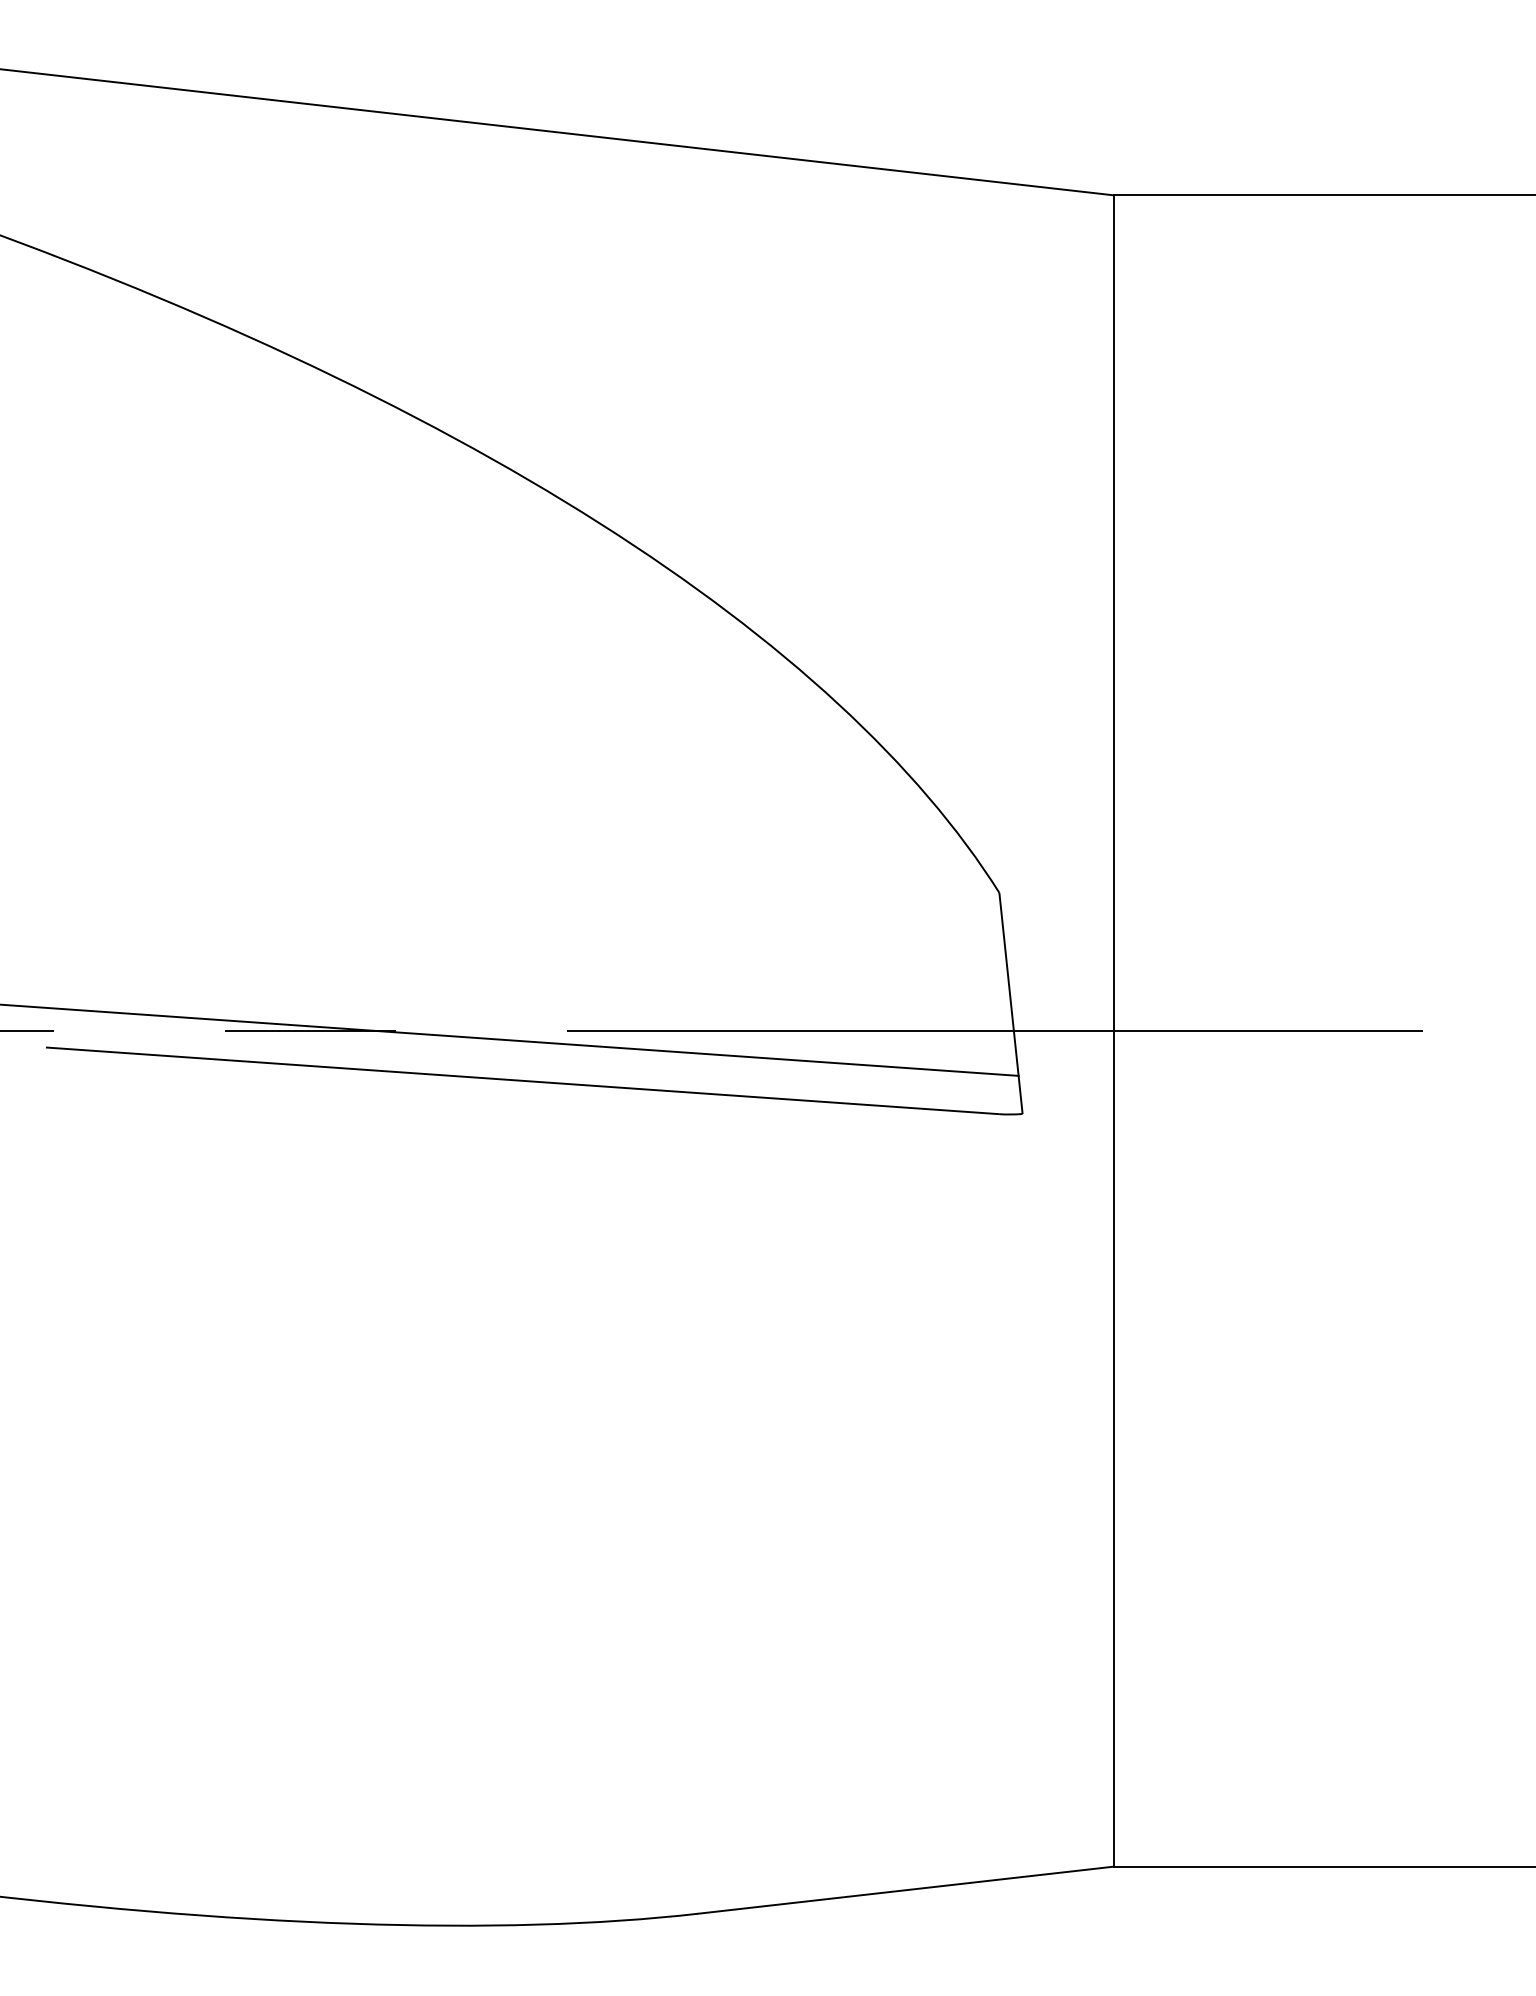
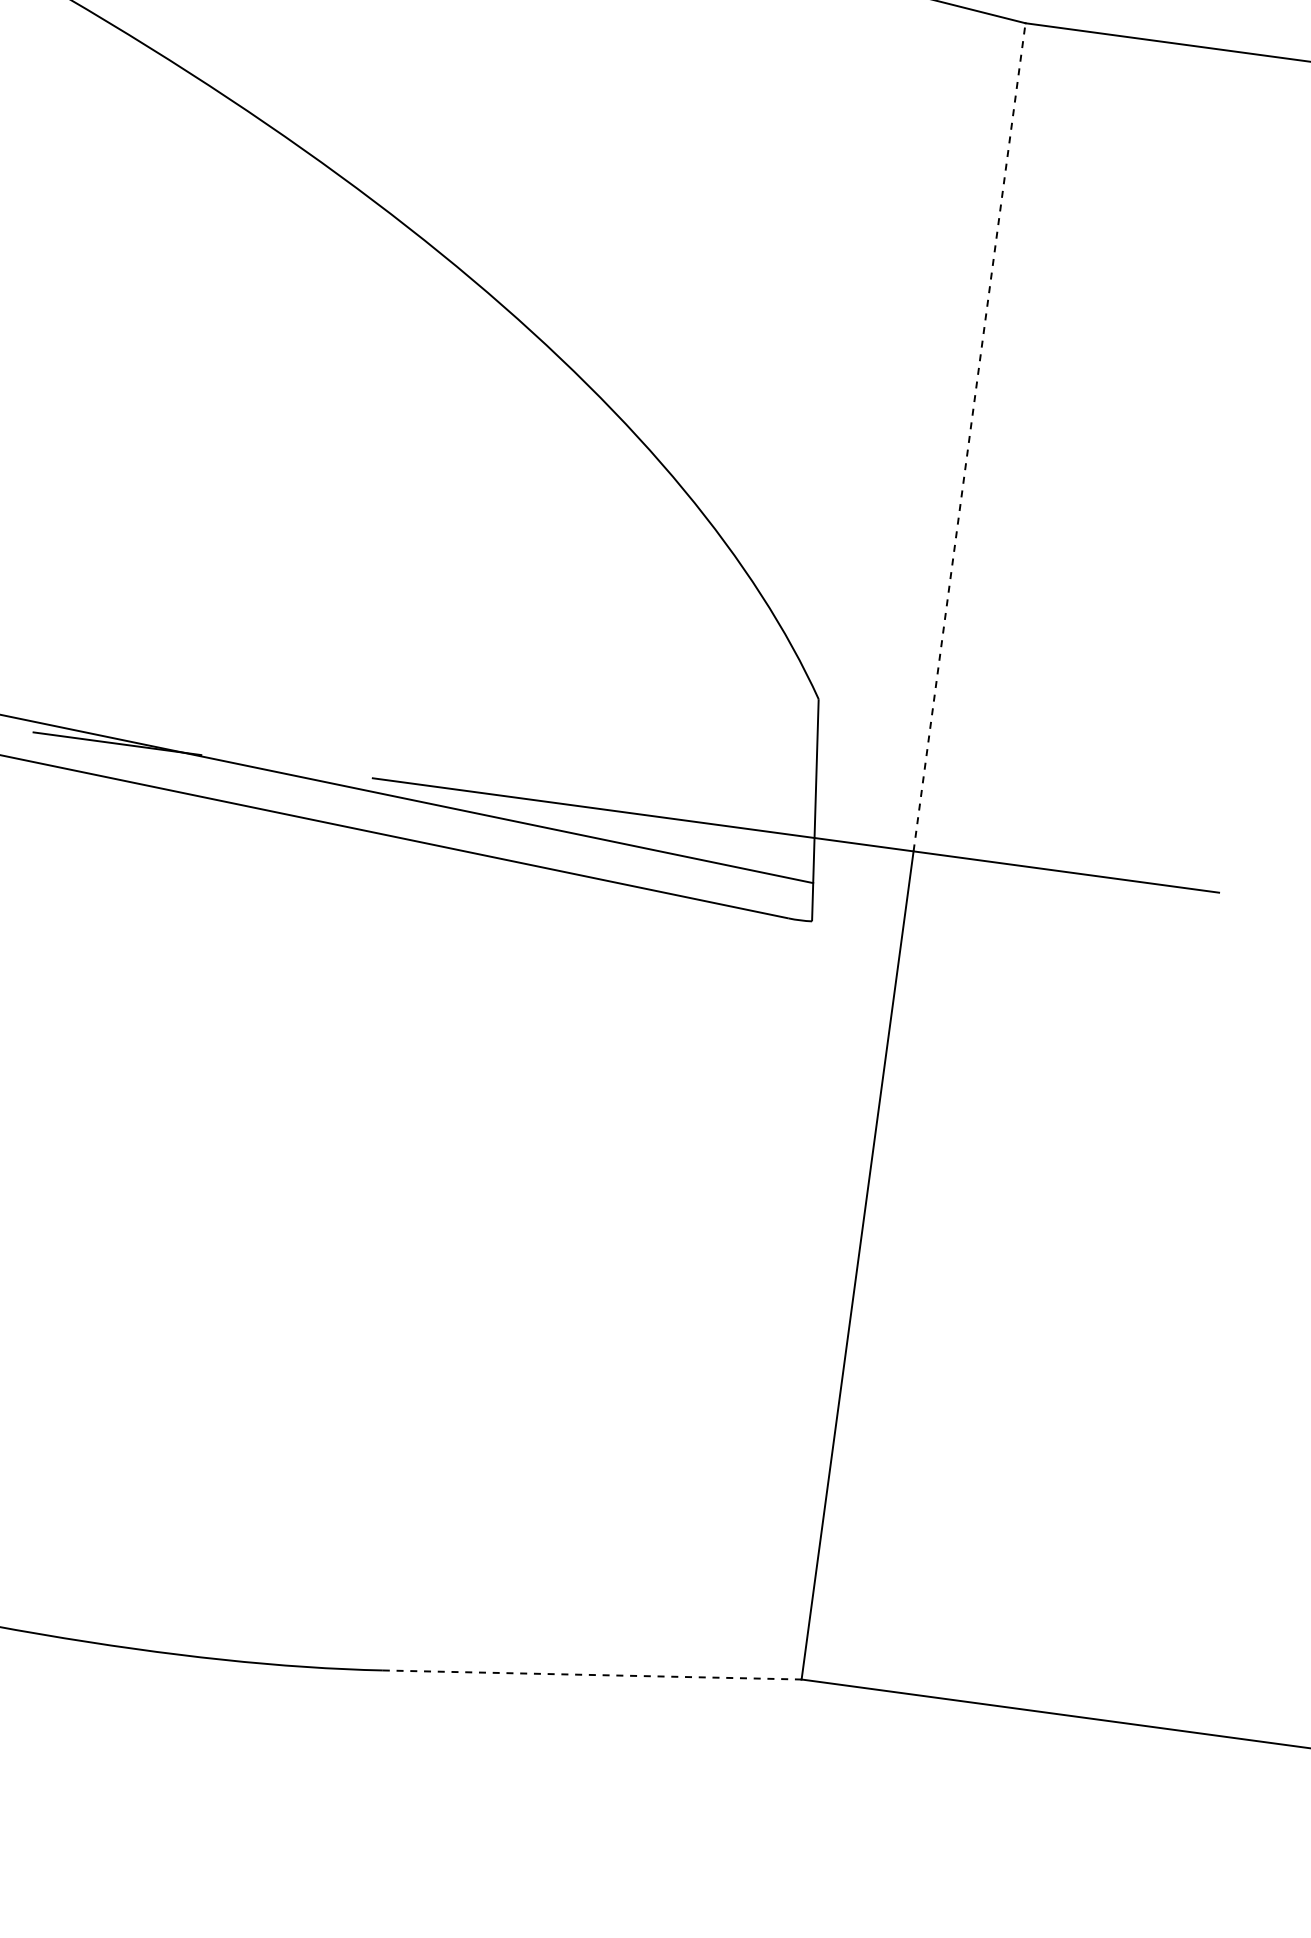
line: (1113, 613) -> (969, 437), solid -> dashed
line: (906, 1890) -> (592, 1675), solid -> dashed

